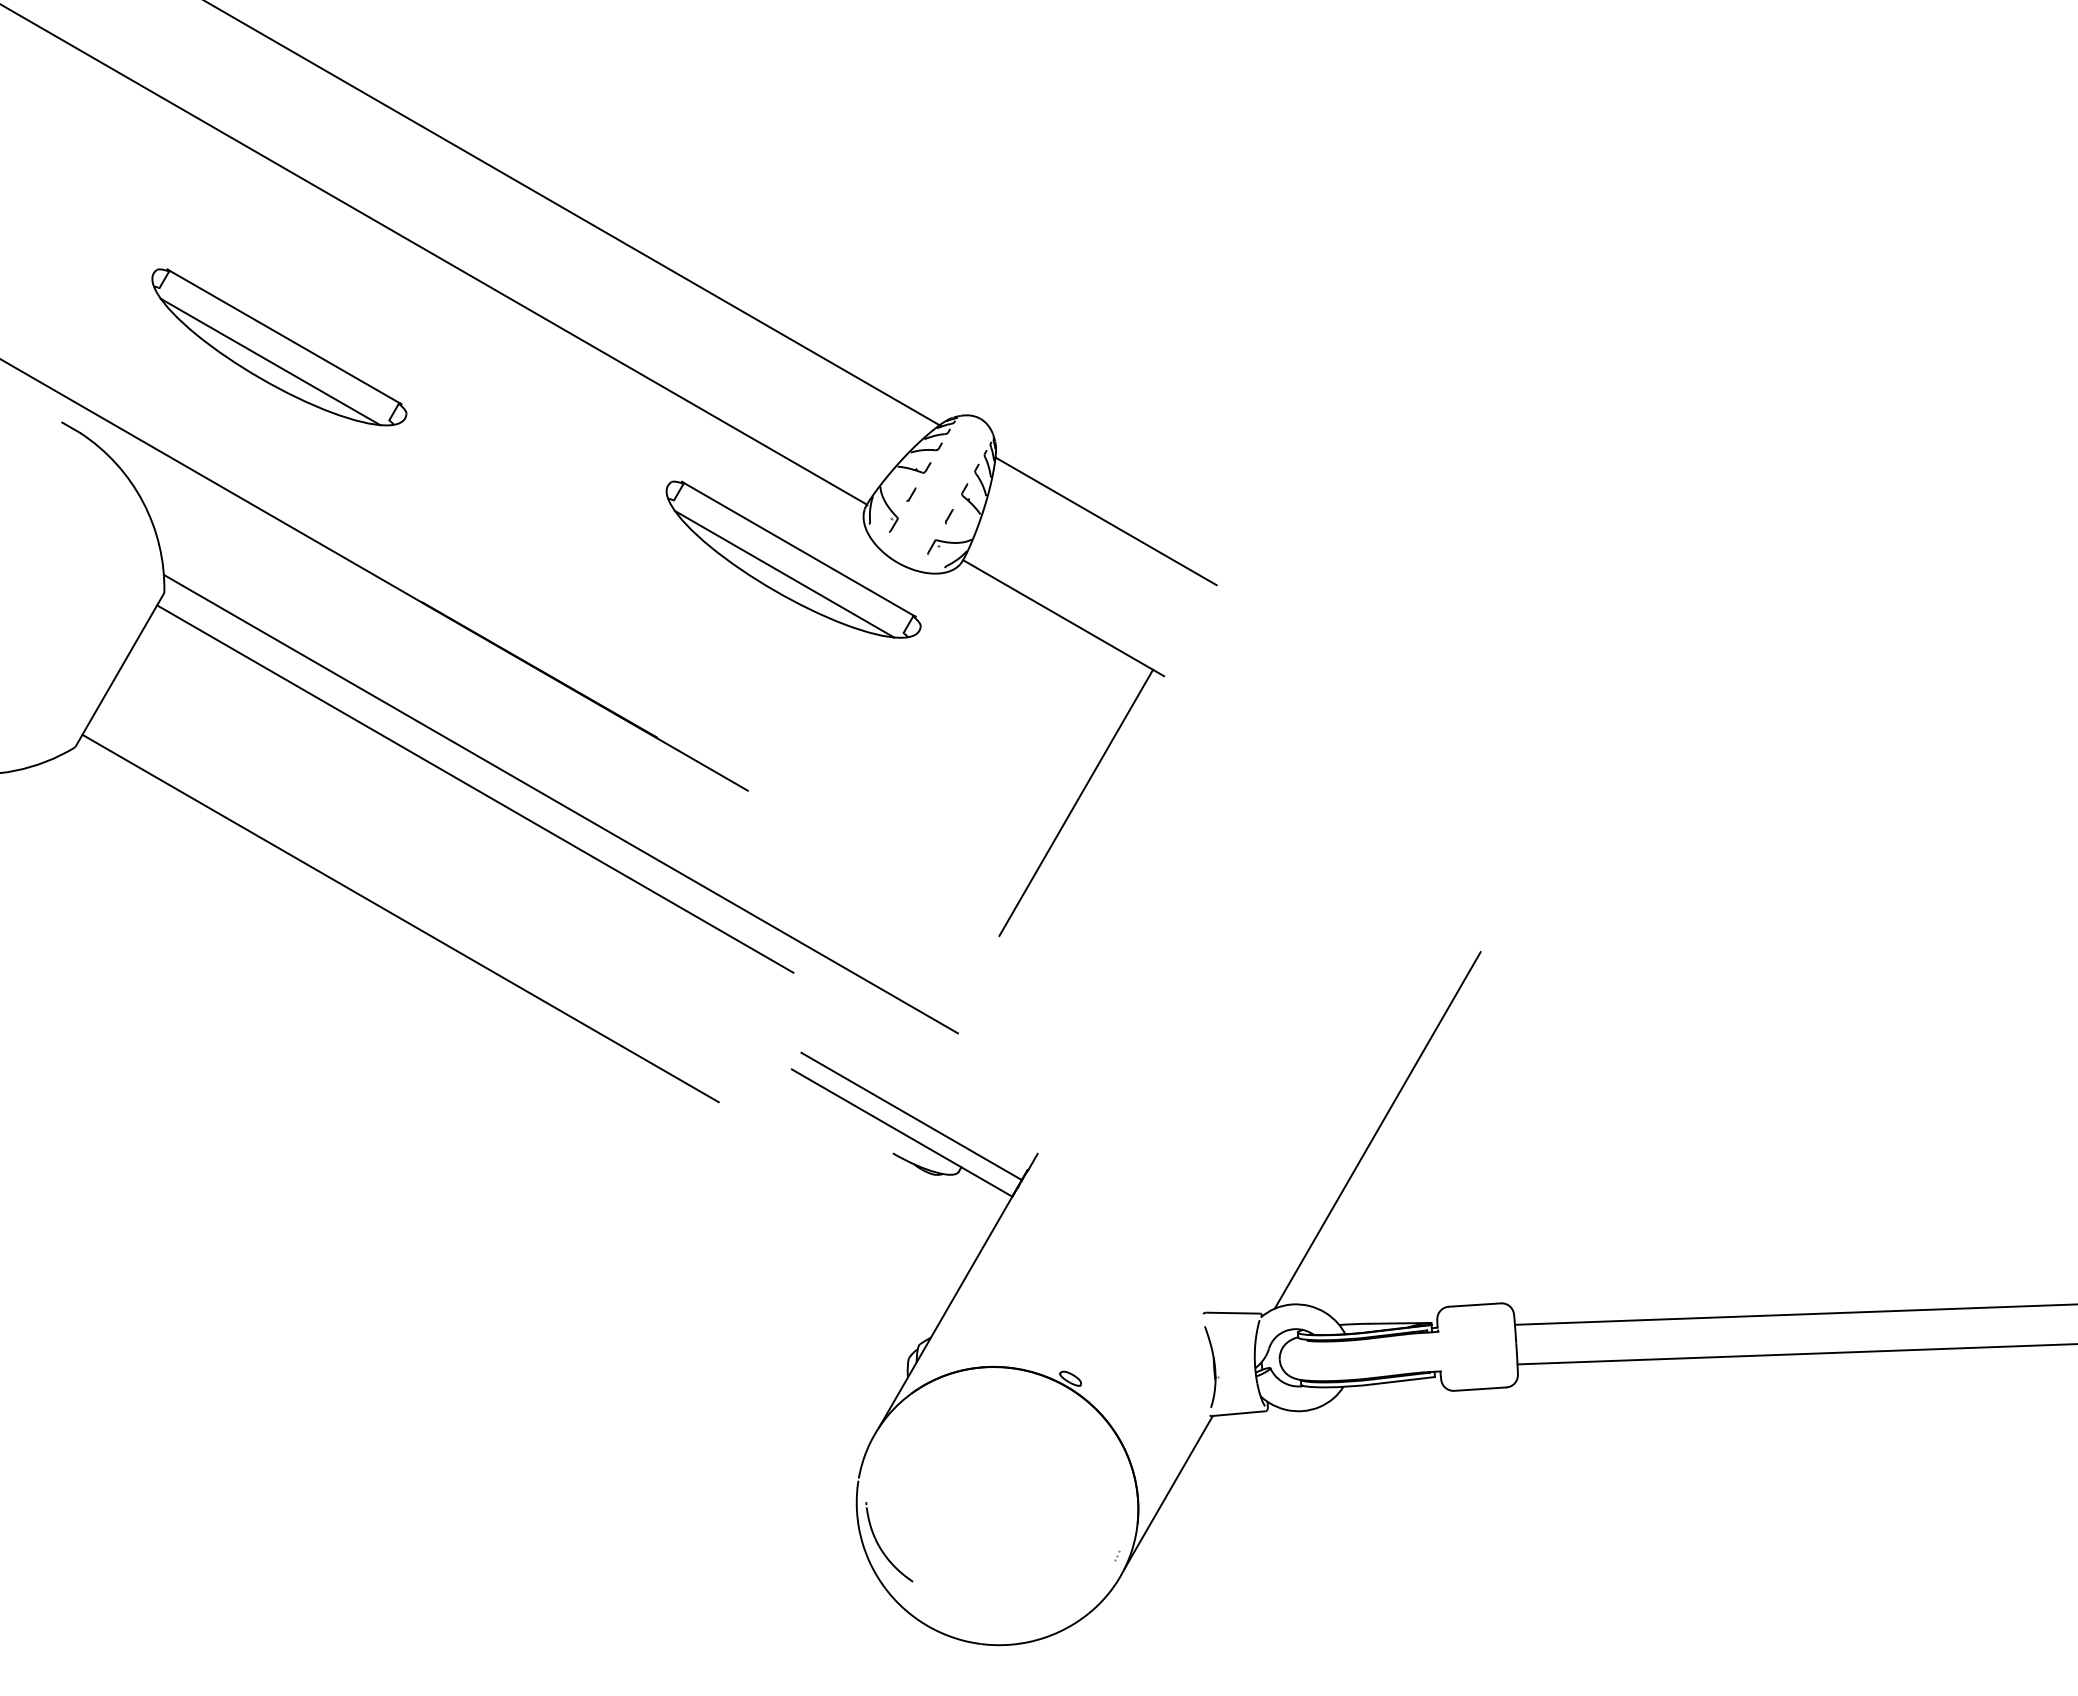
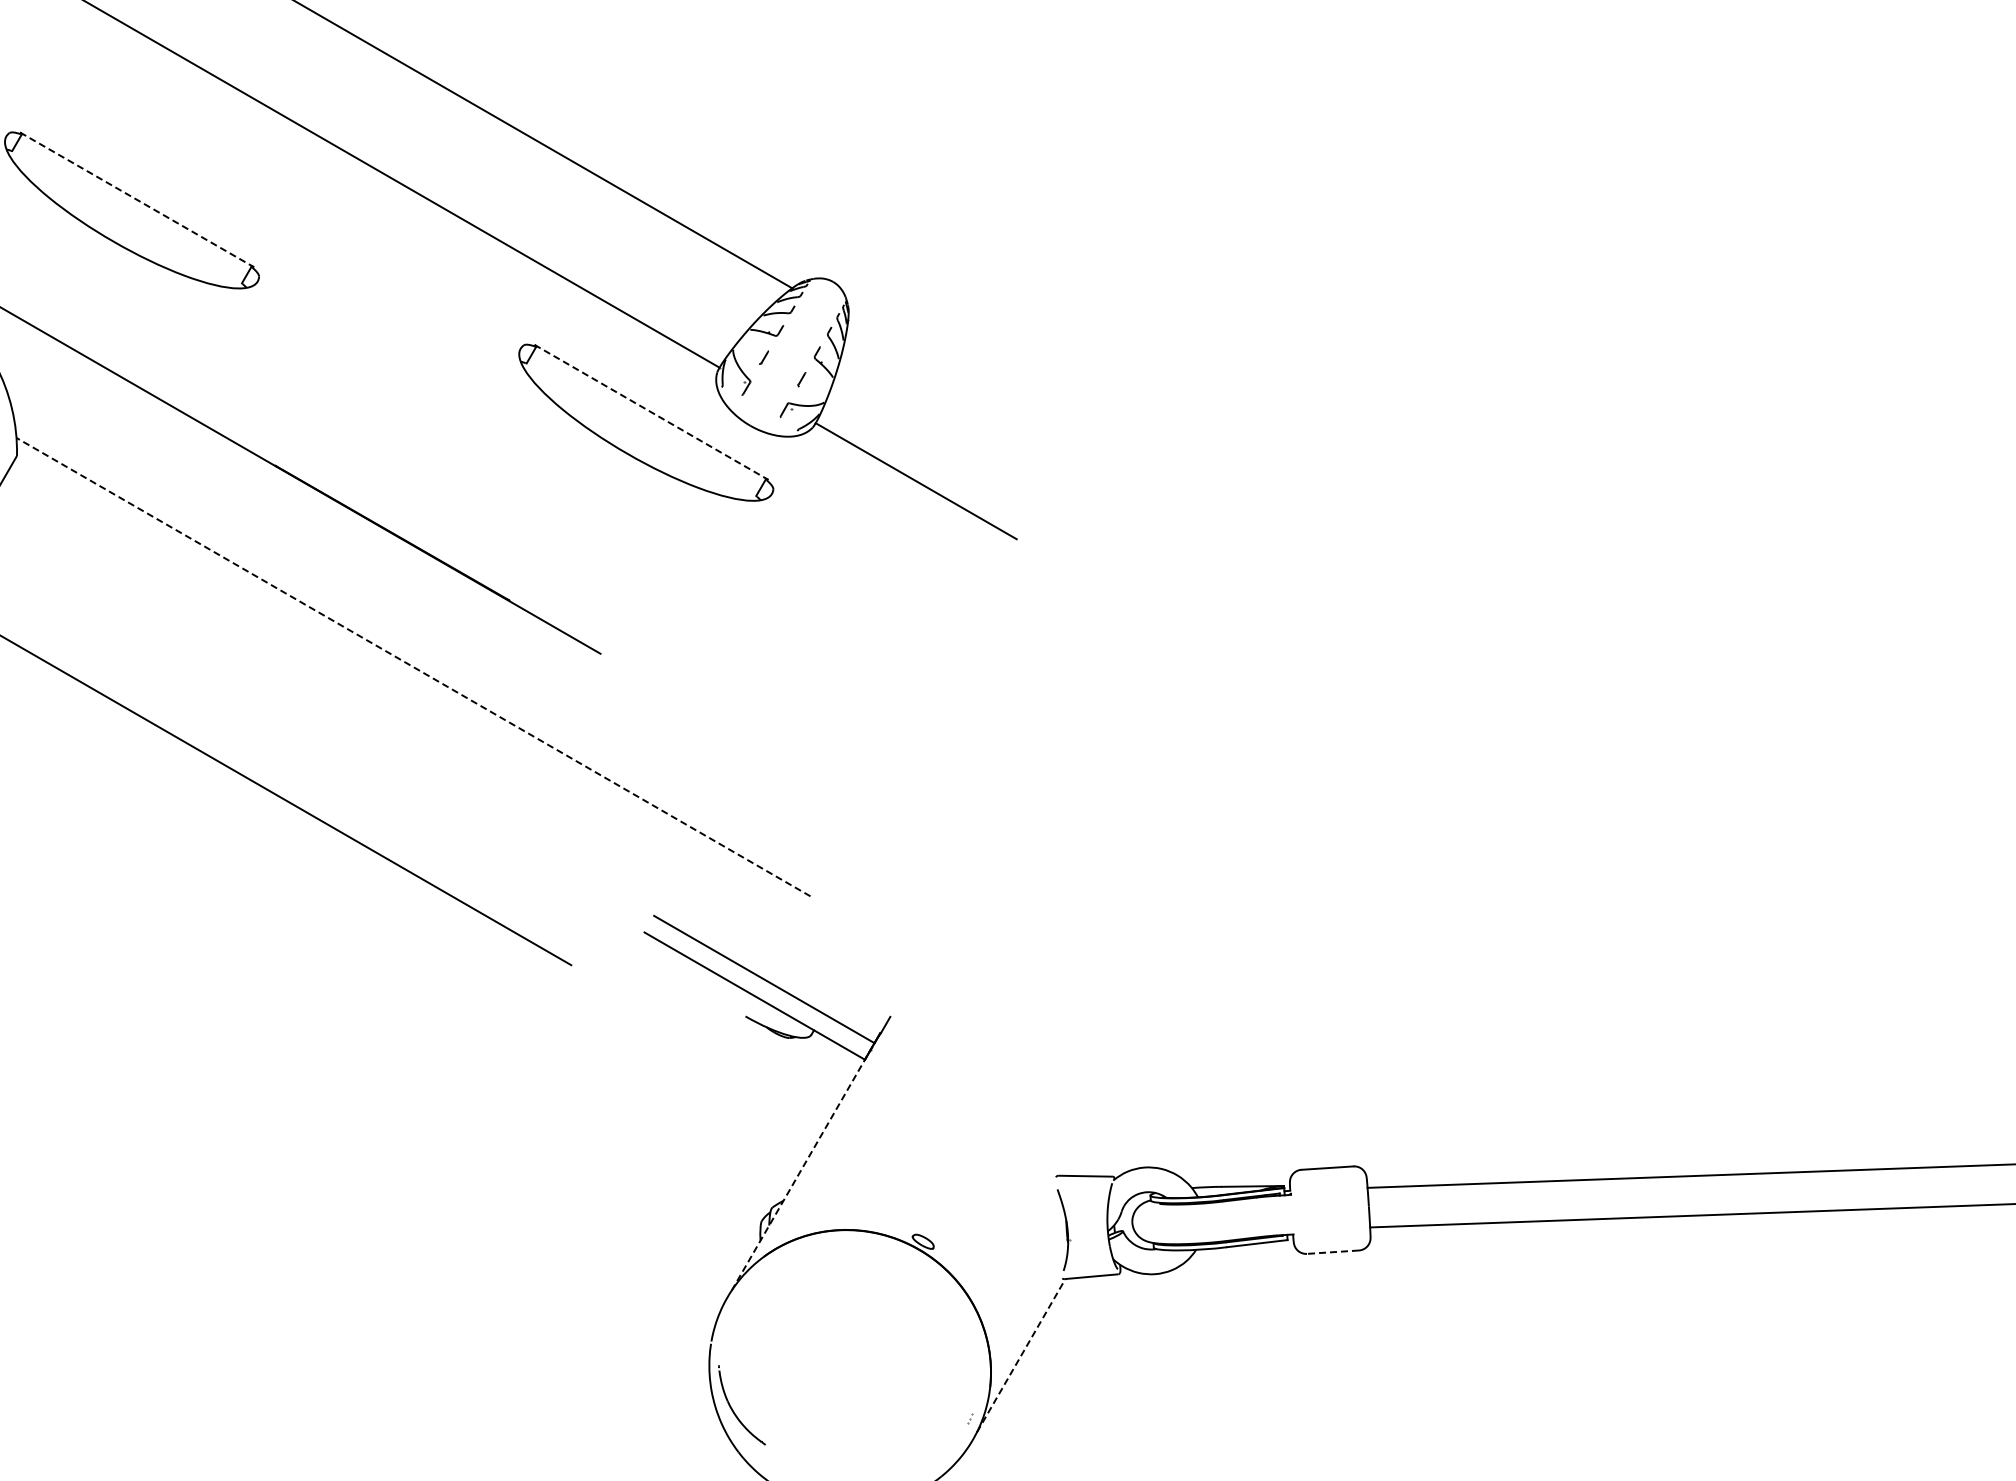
line: (284, 337) -> (137, 200), solid -> dashed
line: (270, 361) -> (123, 224), removed
line: (1105, 521) -> (958, 384), removed
line: (799, 549) -> (652, 412), solid -> dashed
line: (784, 573) -> (637, 436), removed
line: (475, 788) -> (328, 651), removed
line: (1076, 802) -> (929, 665), removed
line: (560, 803) -> (413, 666), solid -> dashed
line: (1377, 1130) -> (1230, 993), removed
line: (950, 1303) -> (803, 1166), solid -> dashed
line: (1479, 1389) -> (1332, 1252), solid -> dashed
line: (1168, 1492) -> (1021, 1355), solid -> dashed

